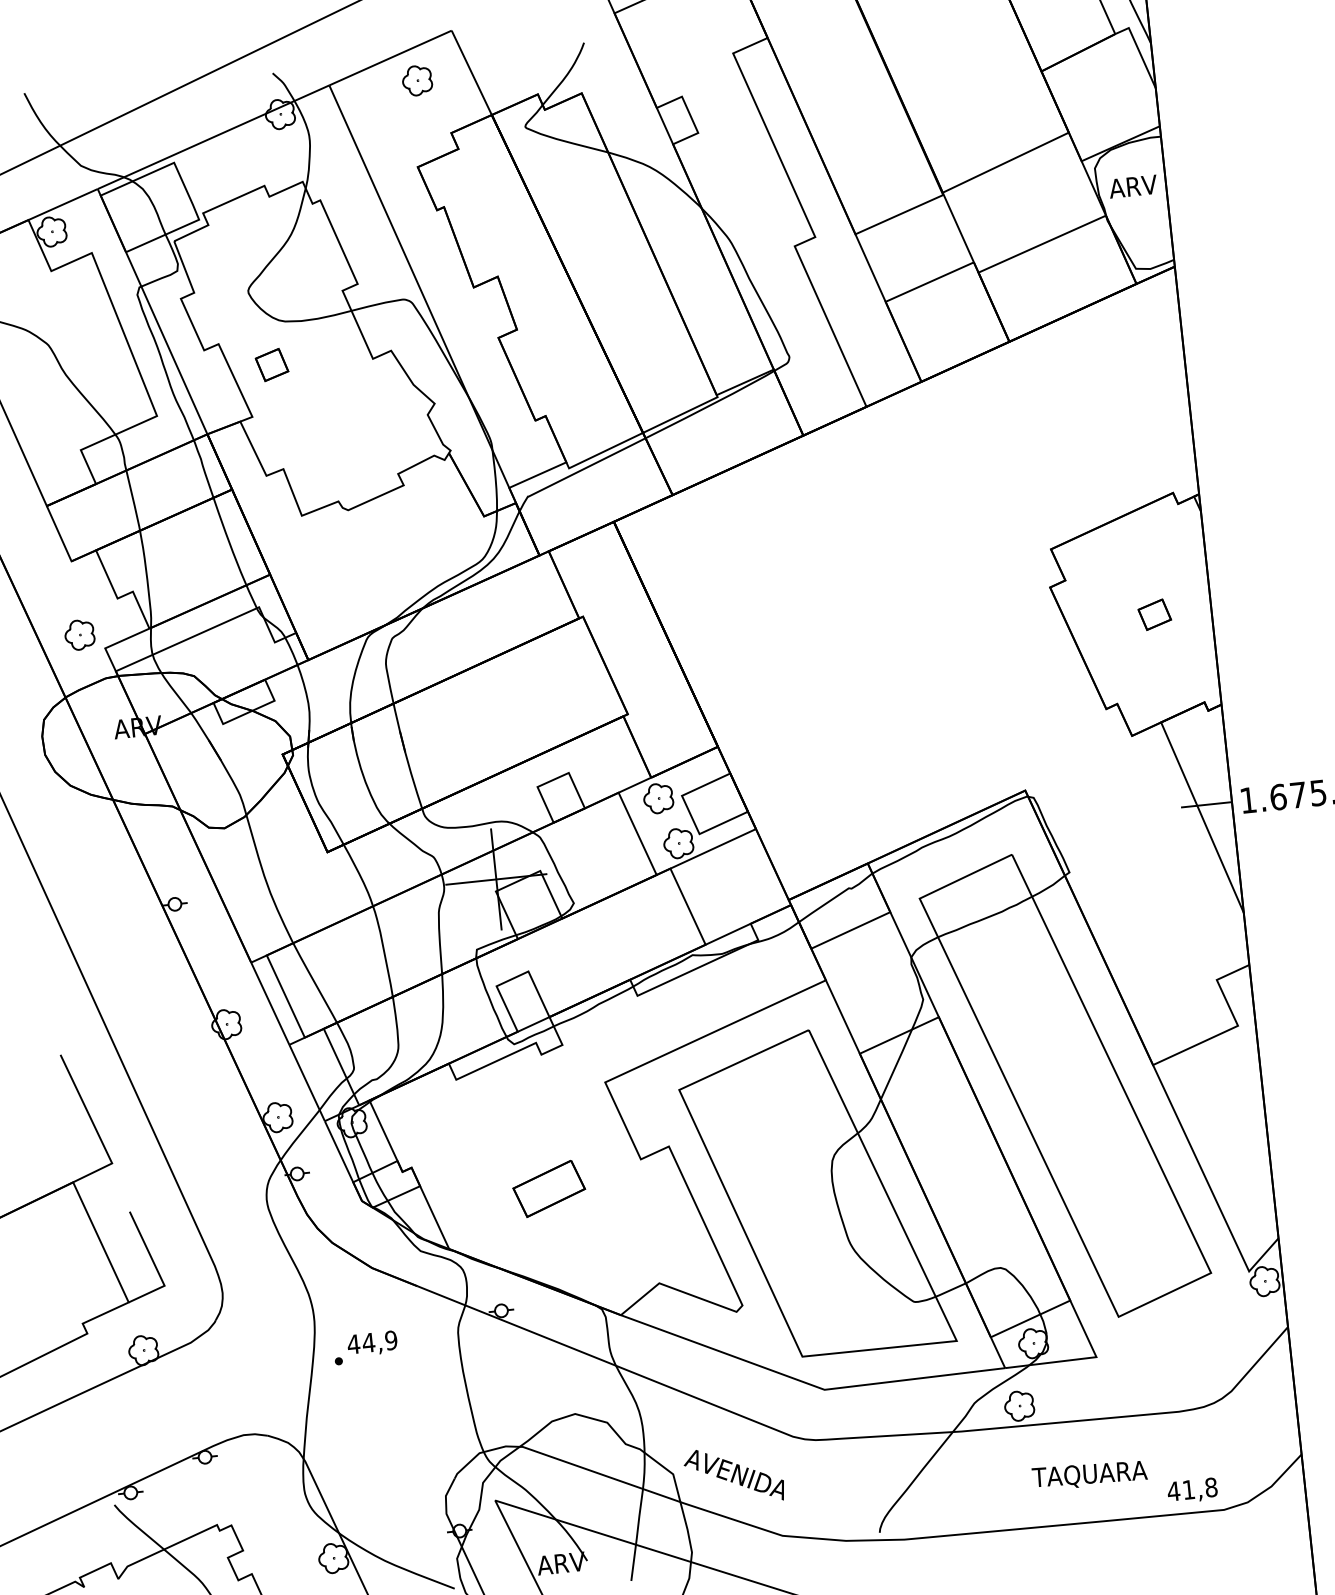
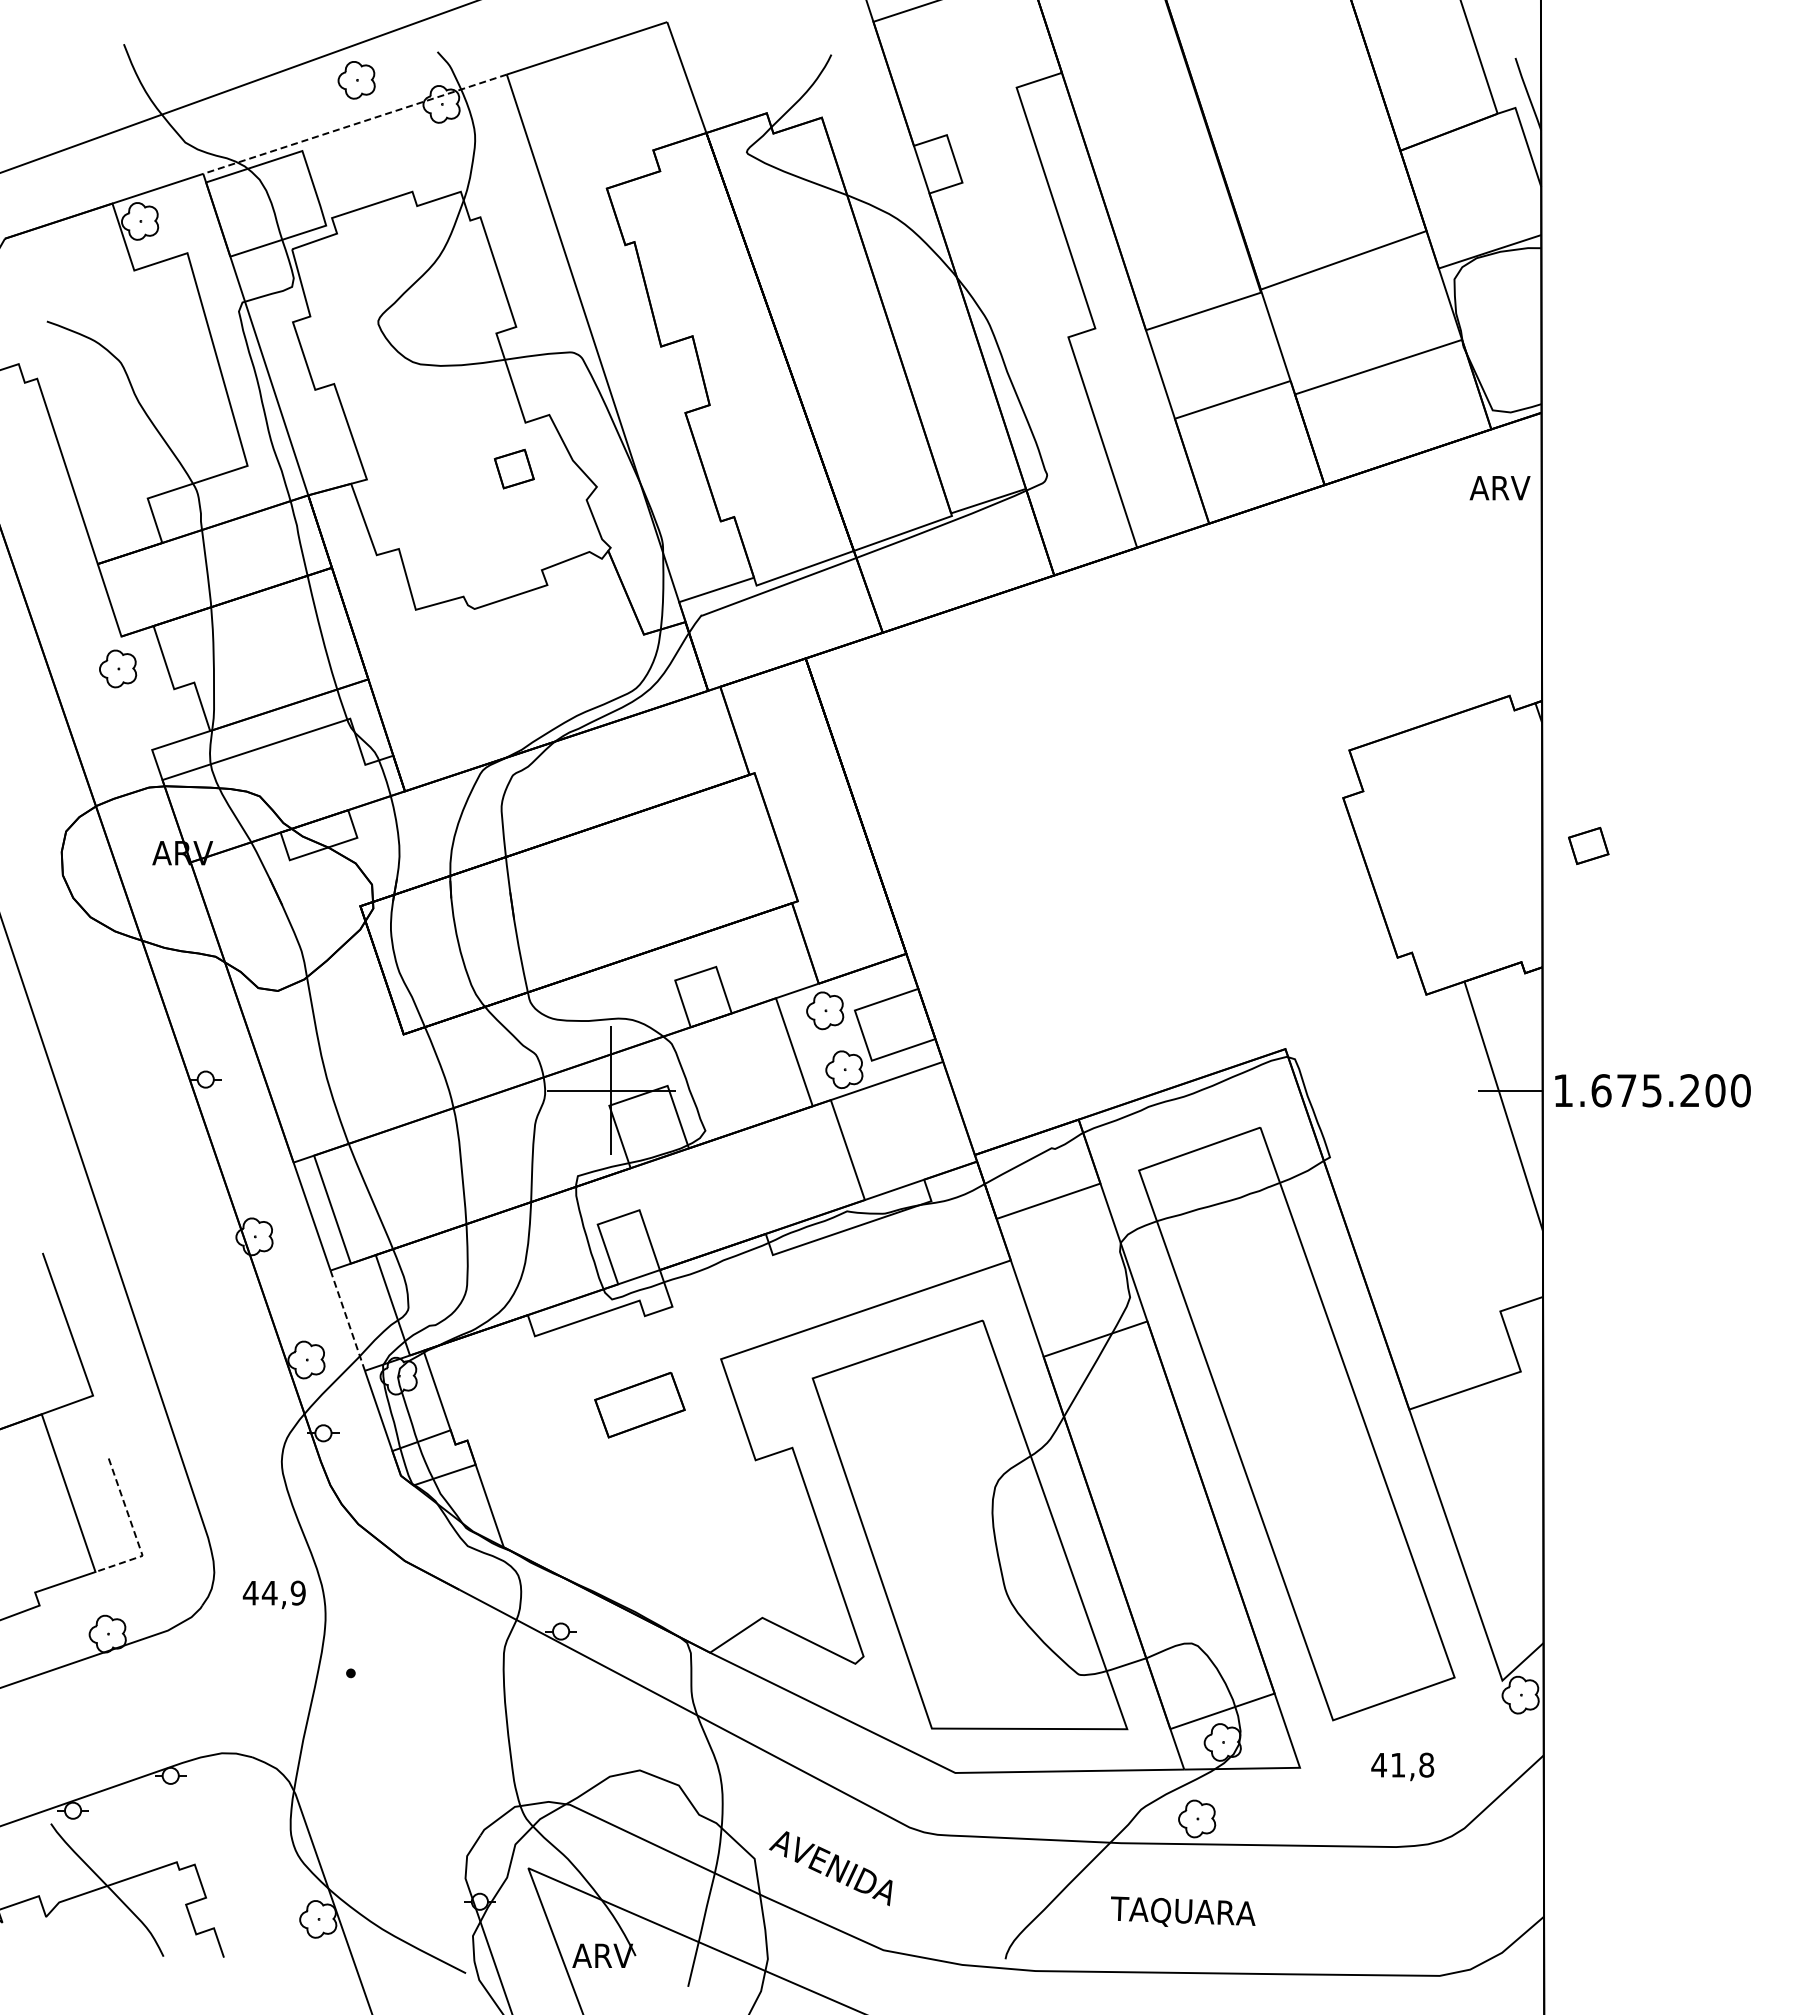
part: (417, 80) -> (356, 80), moved
line: (213, 137) -> (355, 124), solid -> dashed
text: (1132, 186) -> (1499, 488), moved
part: (271, 364) -> (513, 468), moved
part: (1154, 614) -> (1588, 845), moved
part: (80, 634) -> (118, 668), moved
line: (306, 1082) -> (347, 1320), solid -> dashed
part: (548, 1188) -> (639, 1404), moved
line: (156, 1267) -> (134, 1531), solid -> dashed
text: (371, 1343) -> (273, 1594), moved
text: (1089, 1474) -> (1183, 1911), moved
text: (1192, 1490) -> (1402, 1766), moved

